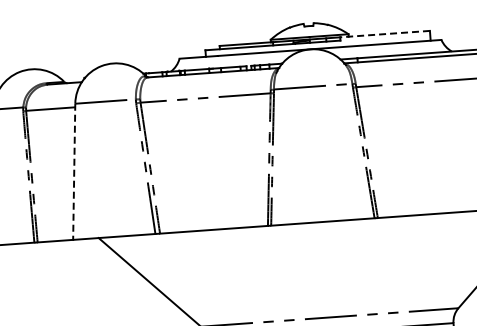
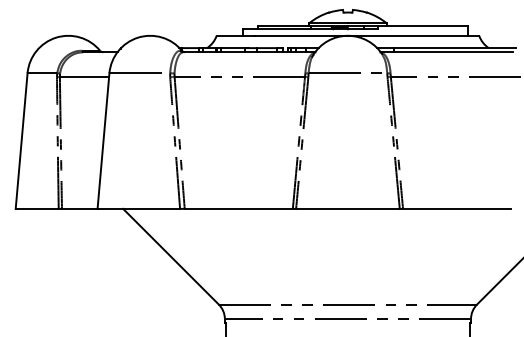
line: (385, 33) -> (423, 25), dashed -> solid
line: (74, 172) -> (103, 141), dashed -> solid

